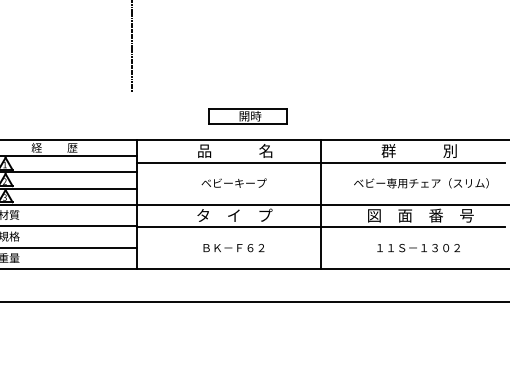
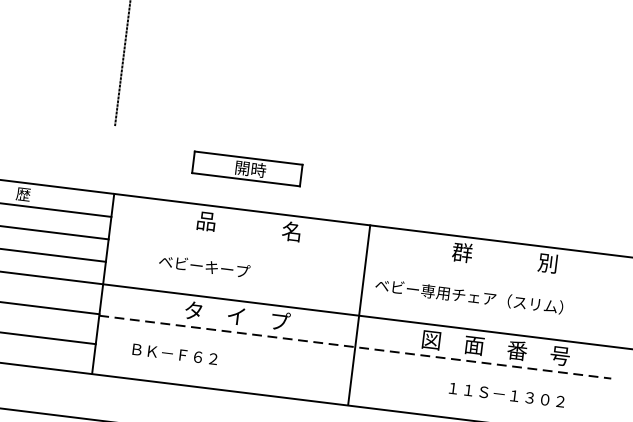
part: (247, 116) -> (246, 169), moved
line: (320, 162) -> (365, 257), removed
text: (233, 182) -> (203, 265), moved
text: (421, 183) -> (469, 296), moved
line: (321, 227) -> (355, 347), solid -> dashed
text: (233, 248) -> (174, 354), moved
text: (418, 248) -> (506, 395), moved

